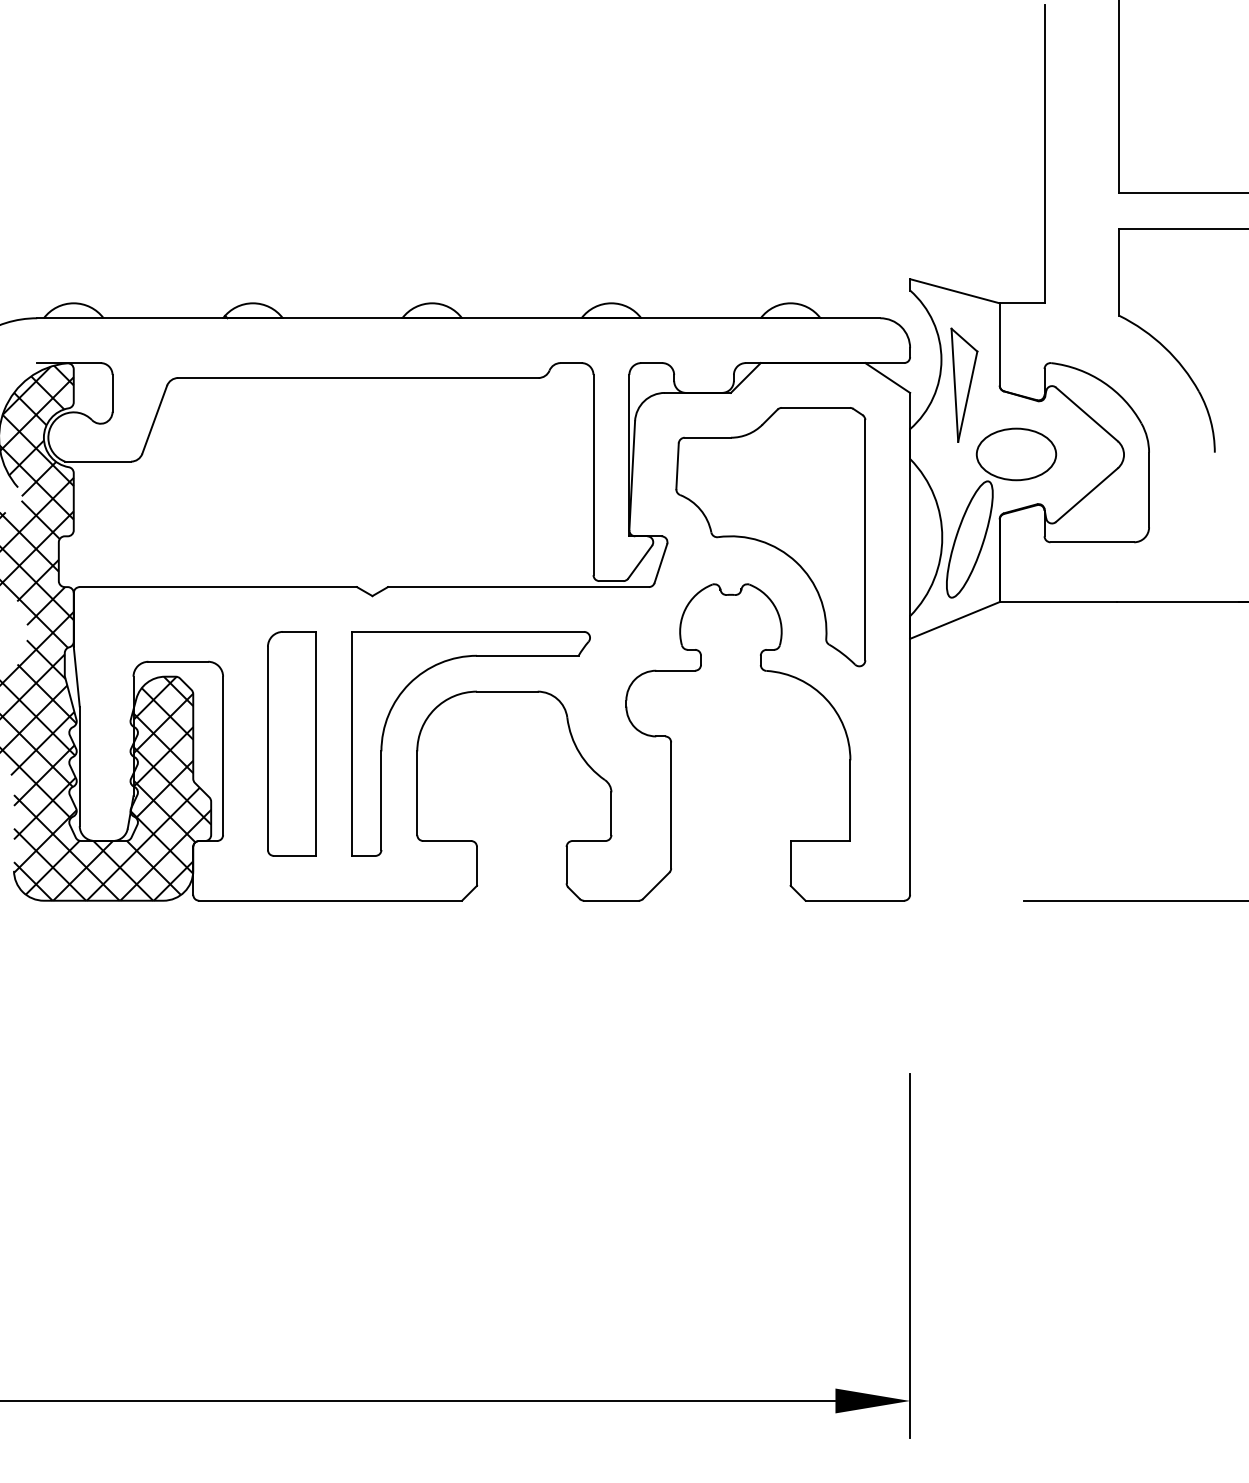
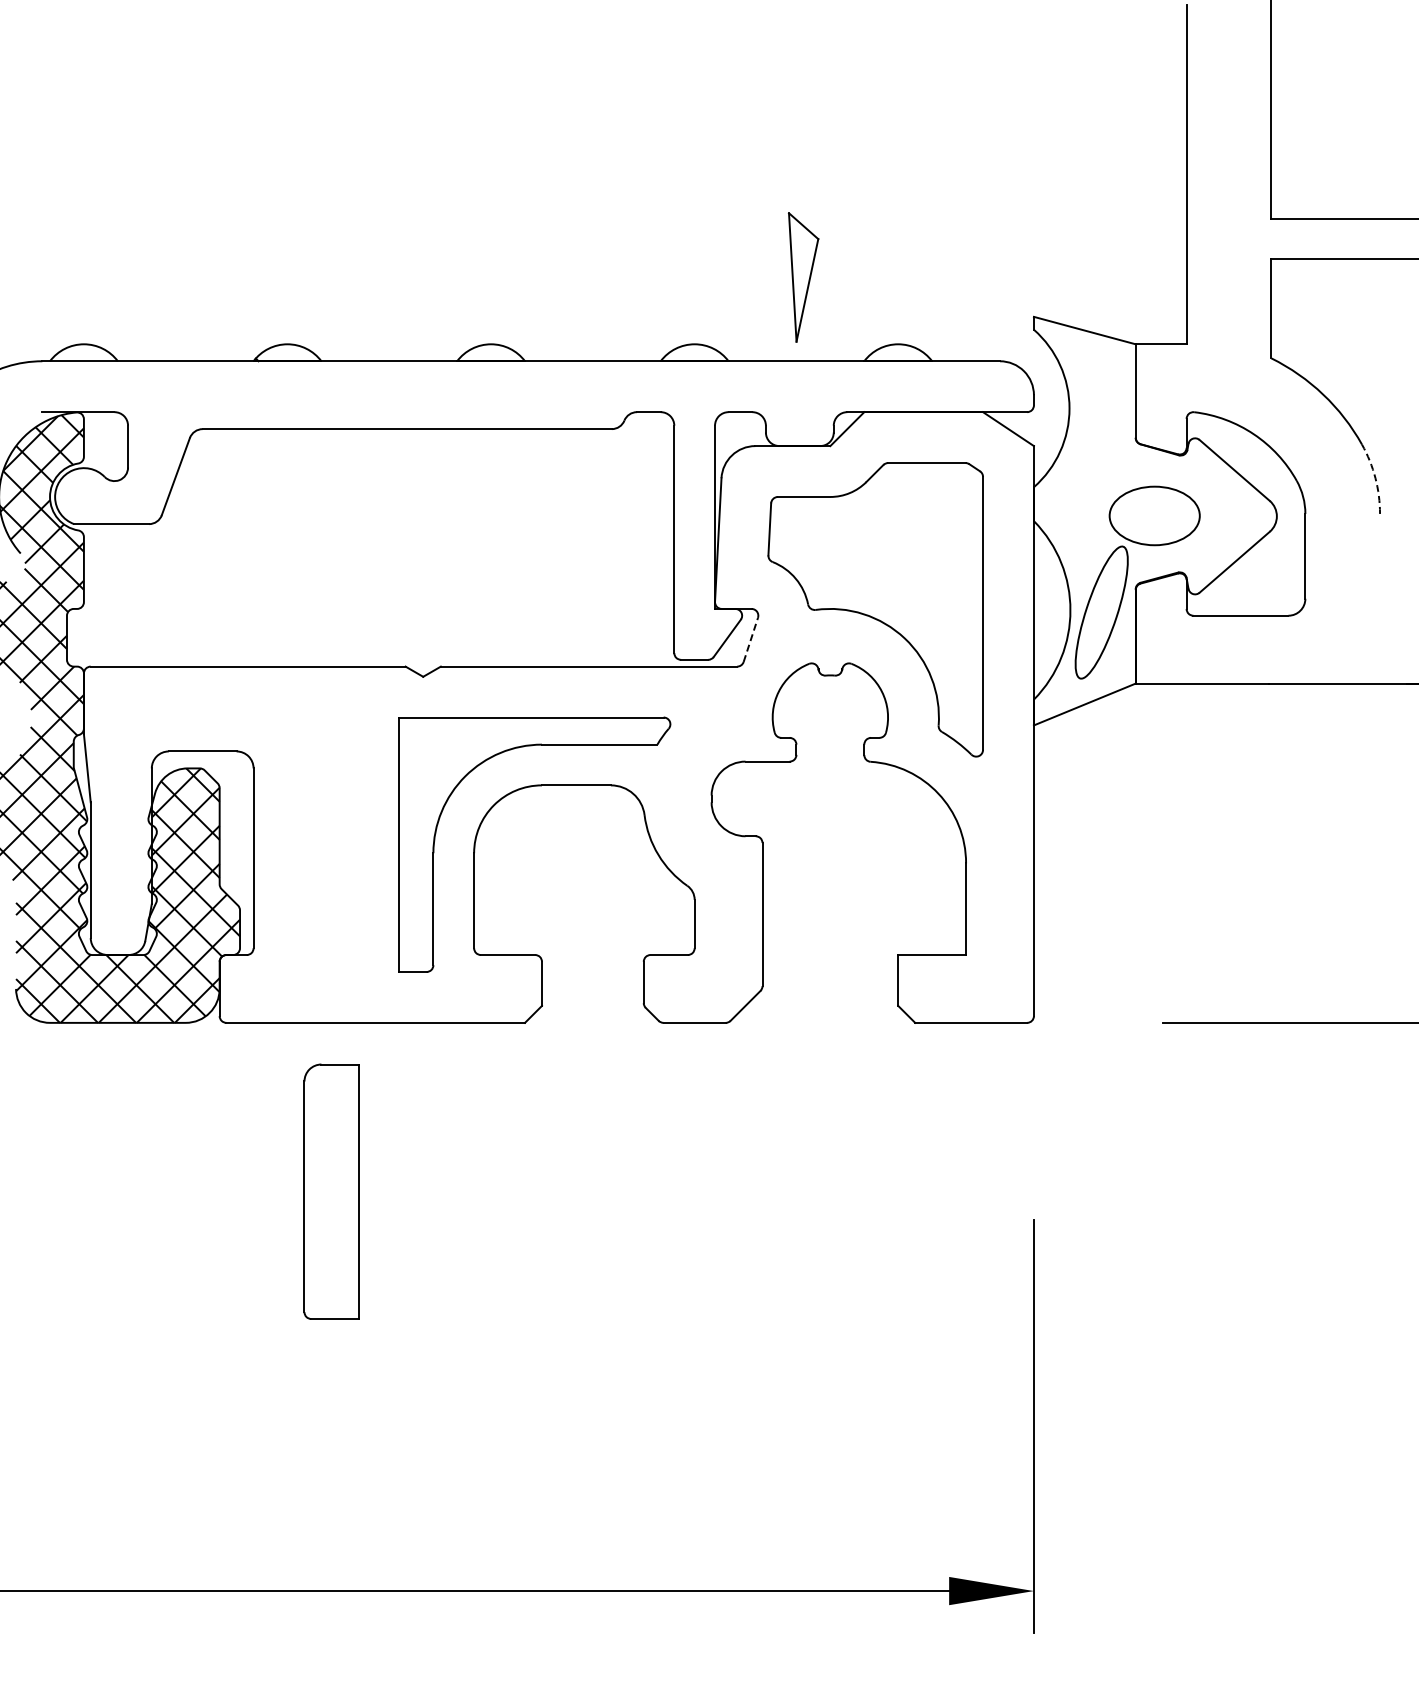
part: (964, 385) -> (803, 277), moved
arc: (1210, 421) -> (1375, 478), solid -> dashed
line: (661, 563) -> (751, 639), solid -> dashed
part: (291, 743) -> (331, 1191), moved

